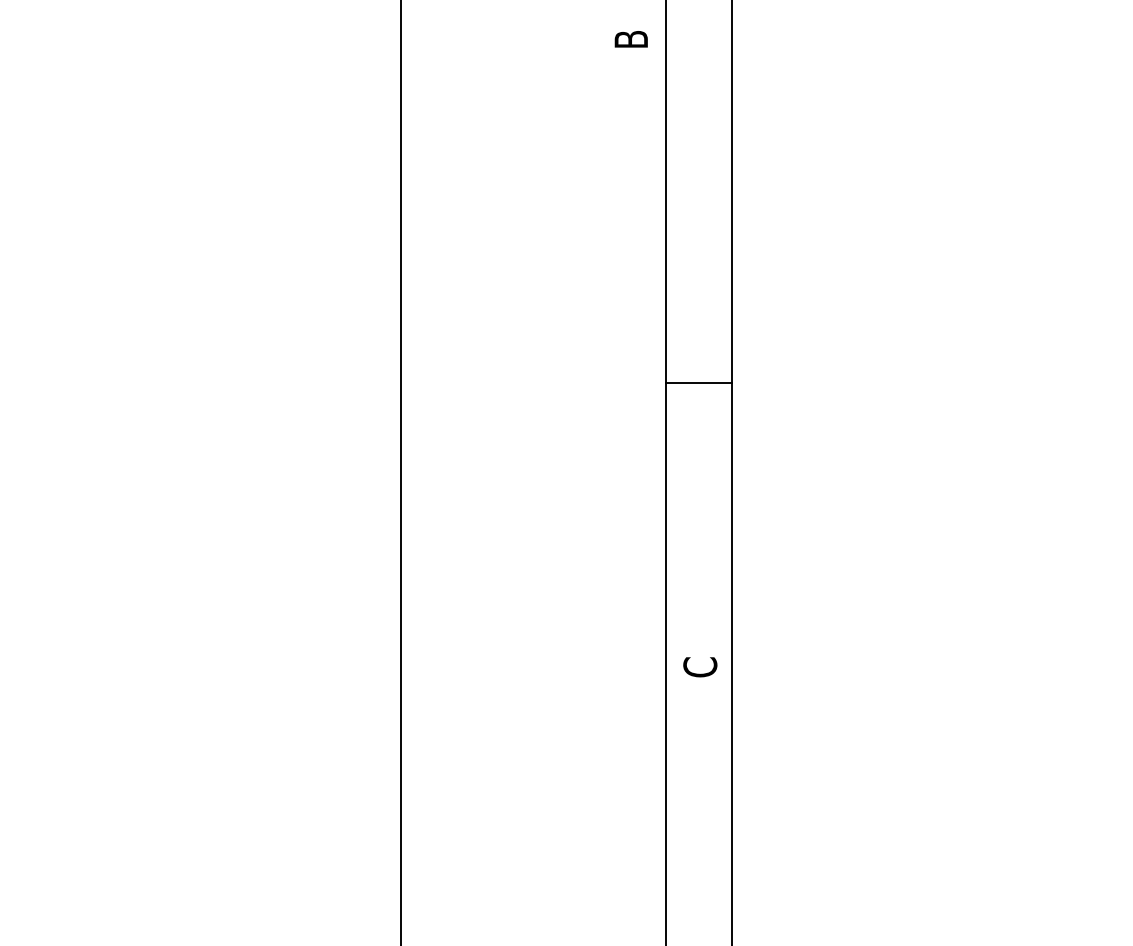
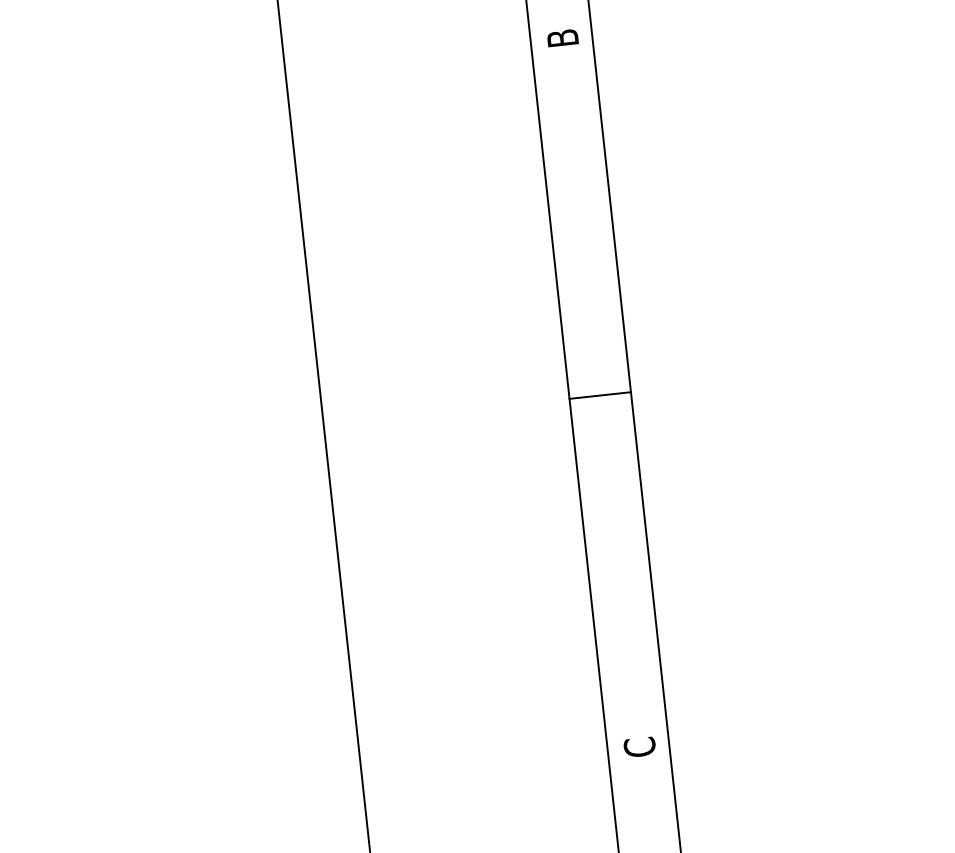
text: (630, 39) -> (562, 38), moved
line: (698, 383) -> (599, 395), moved
text: (700, 667) -> (640, 747), moved

